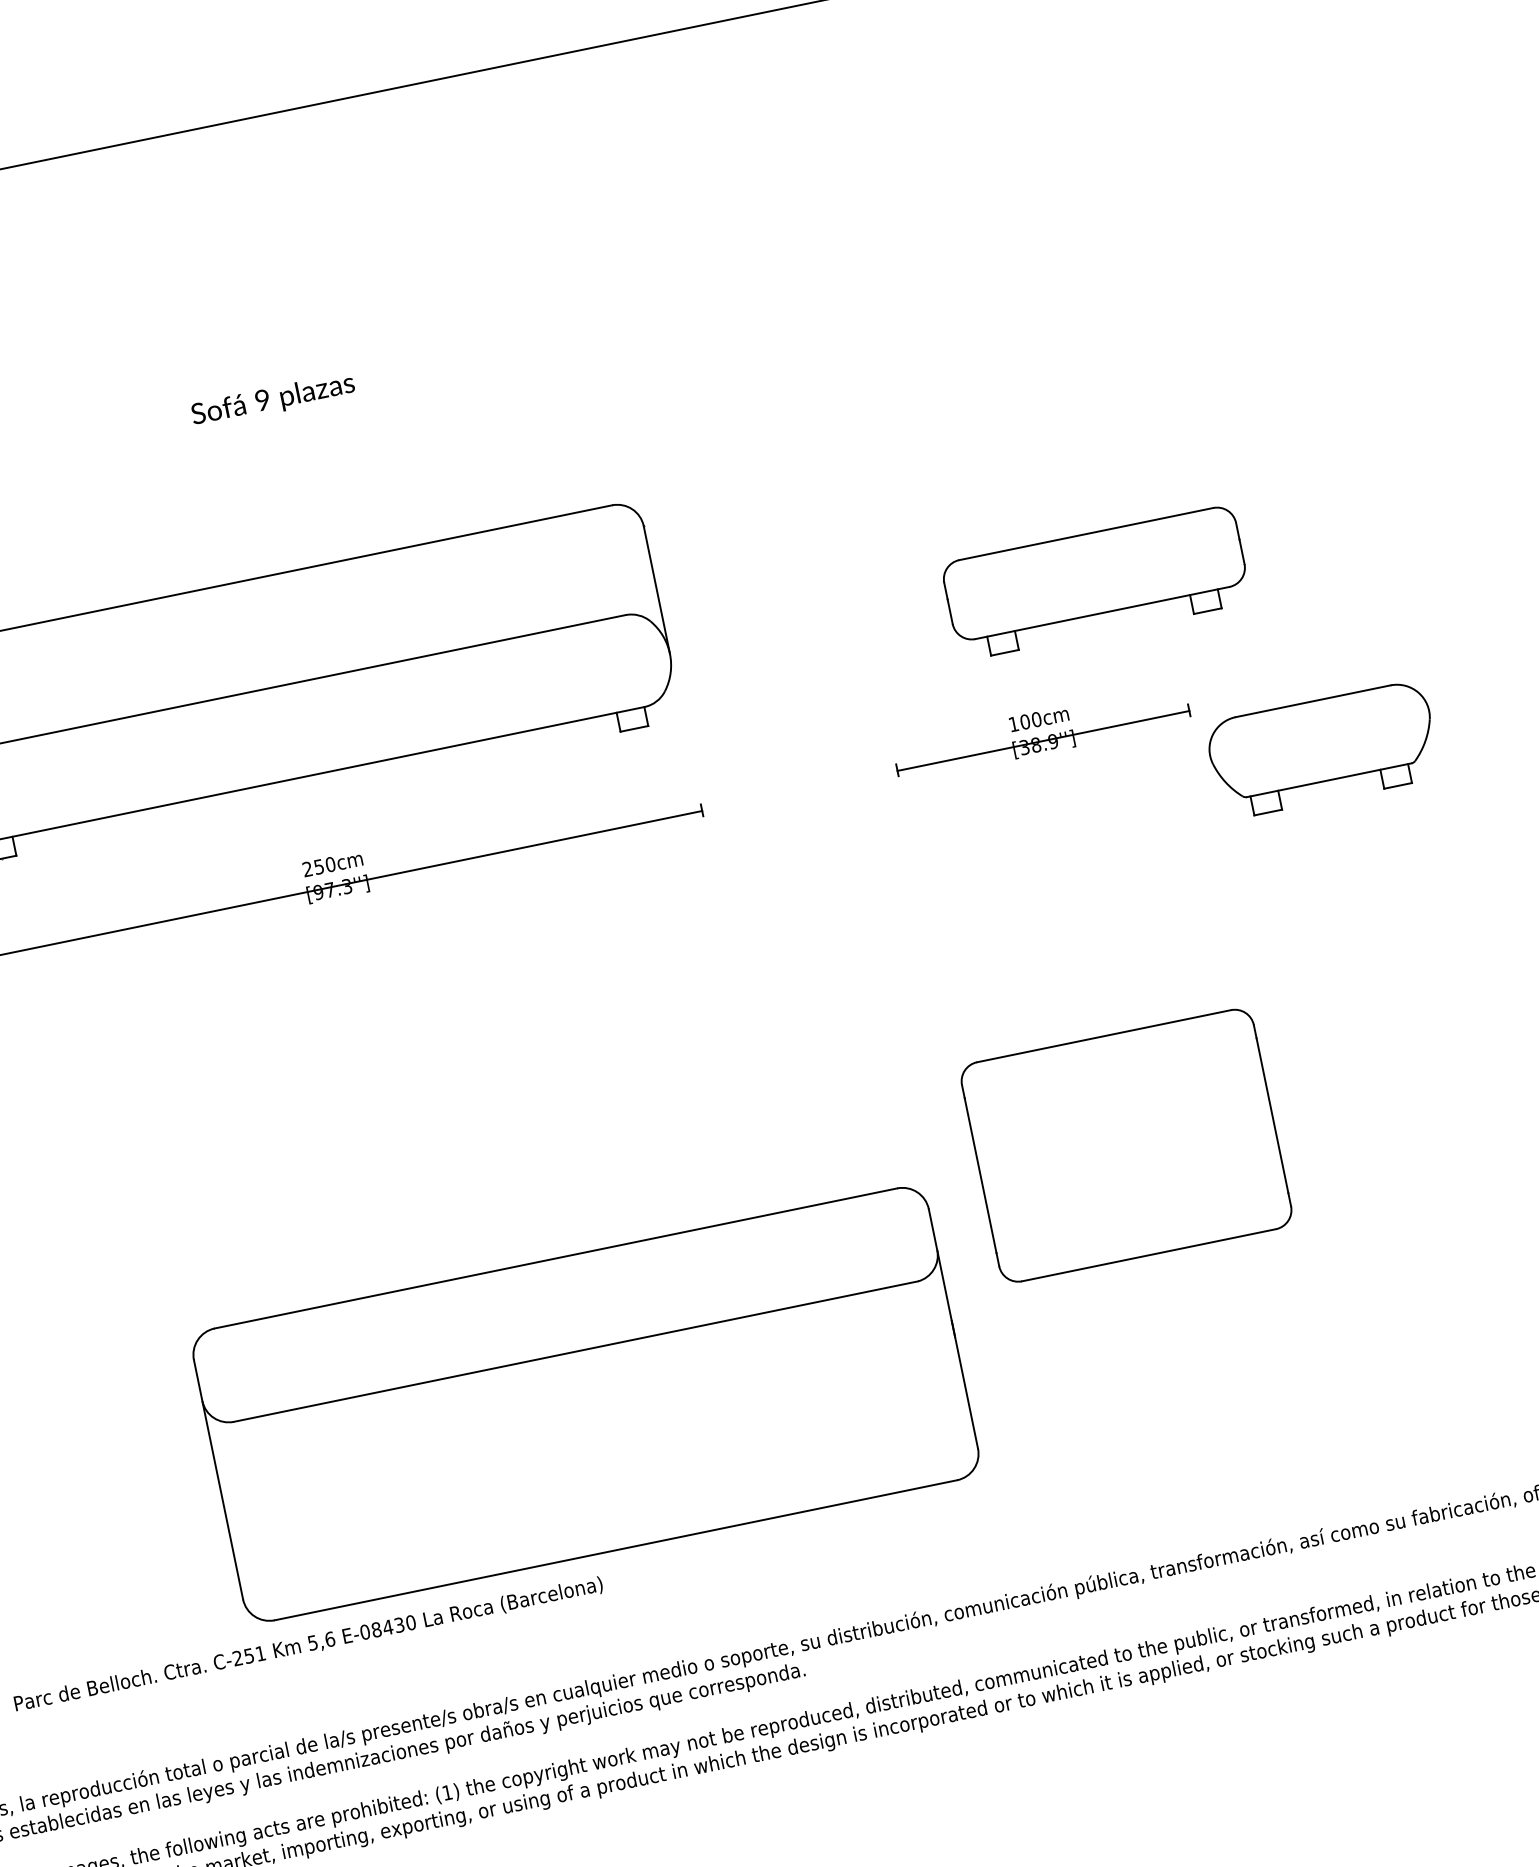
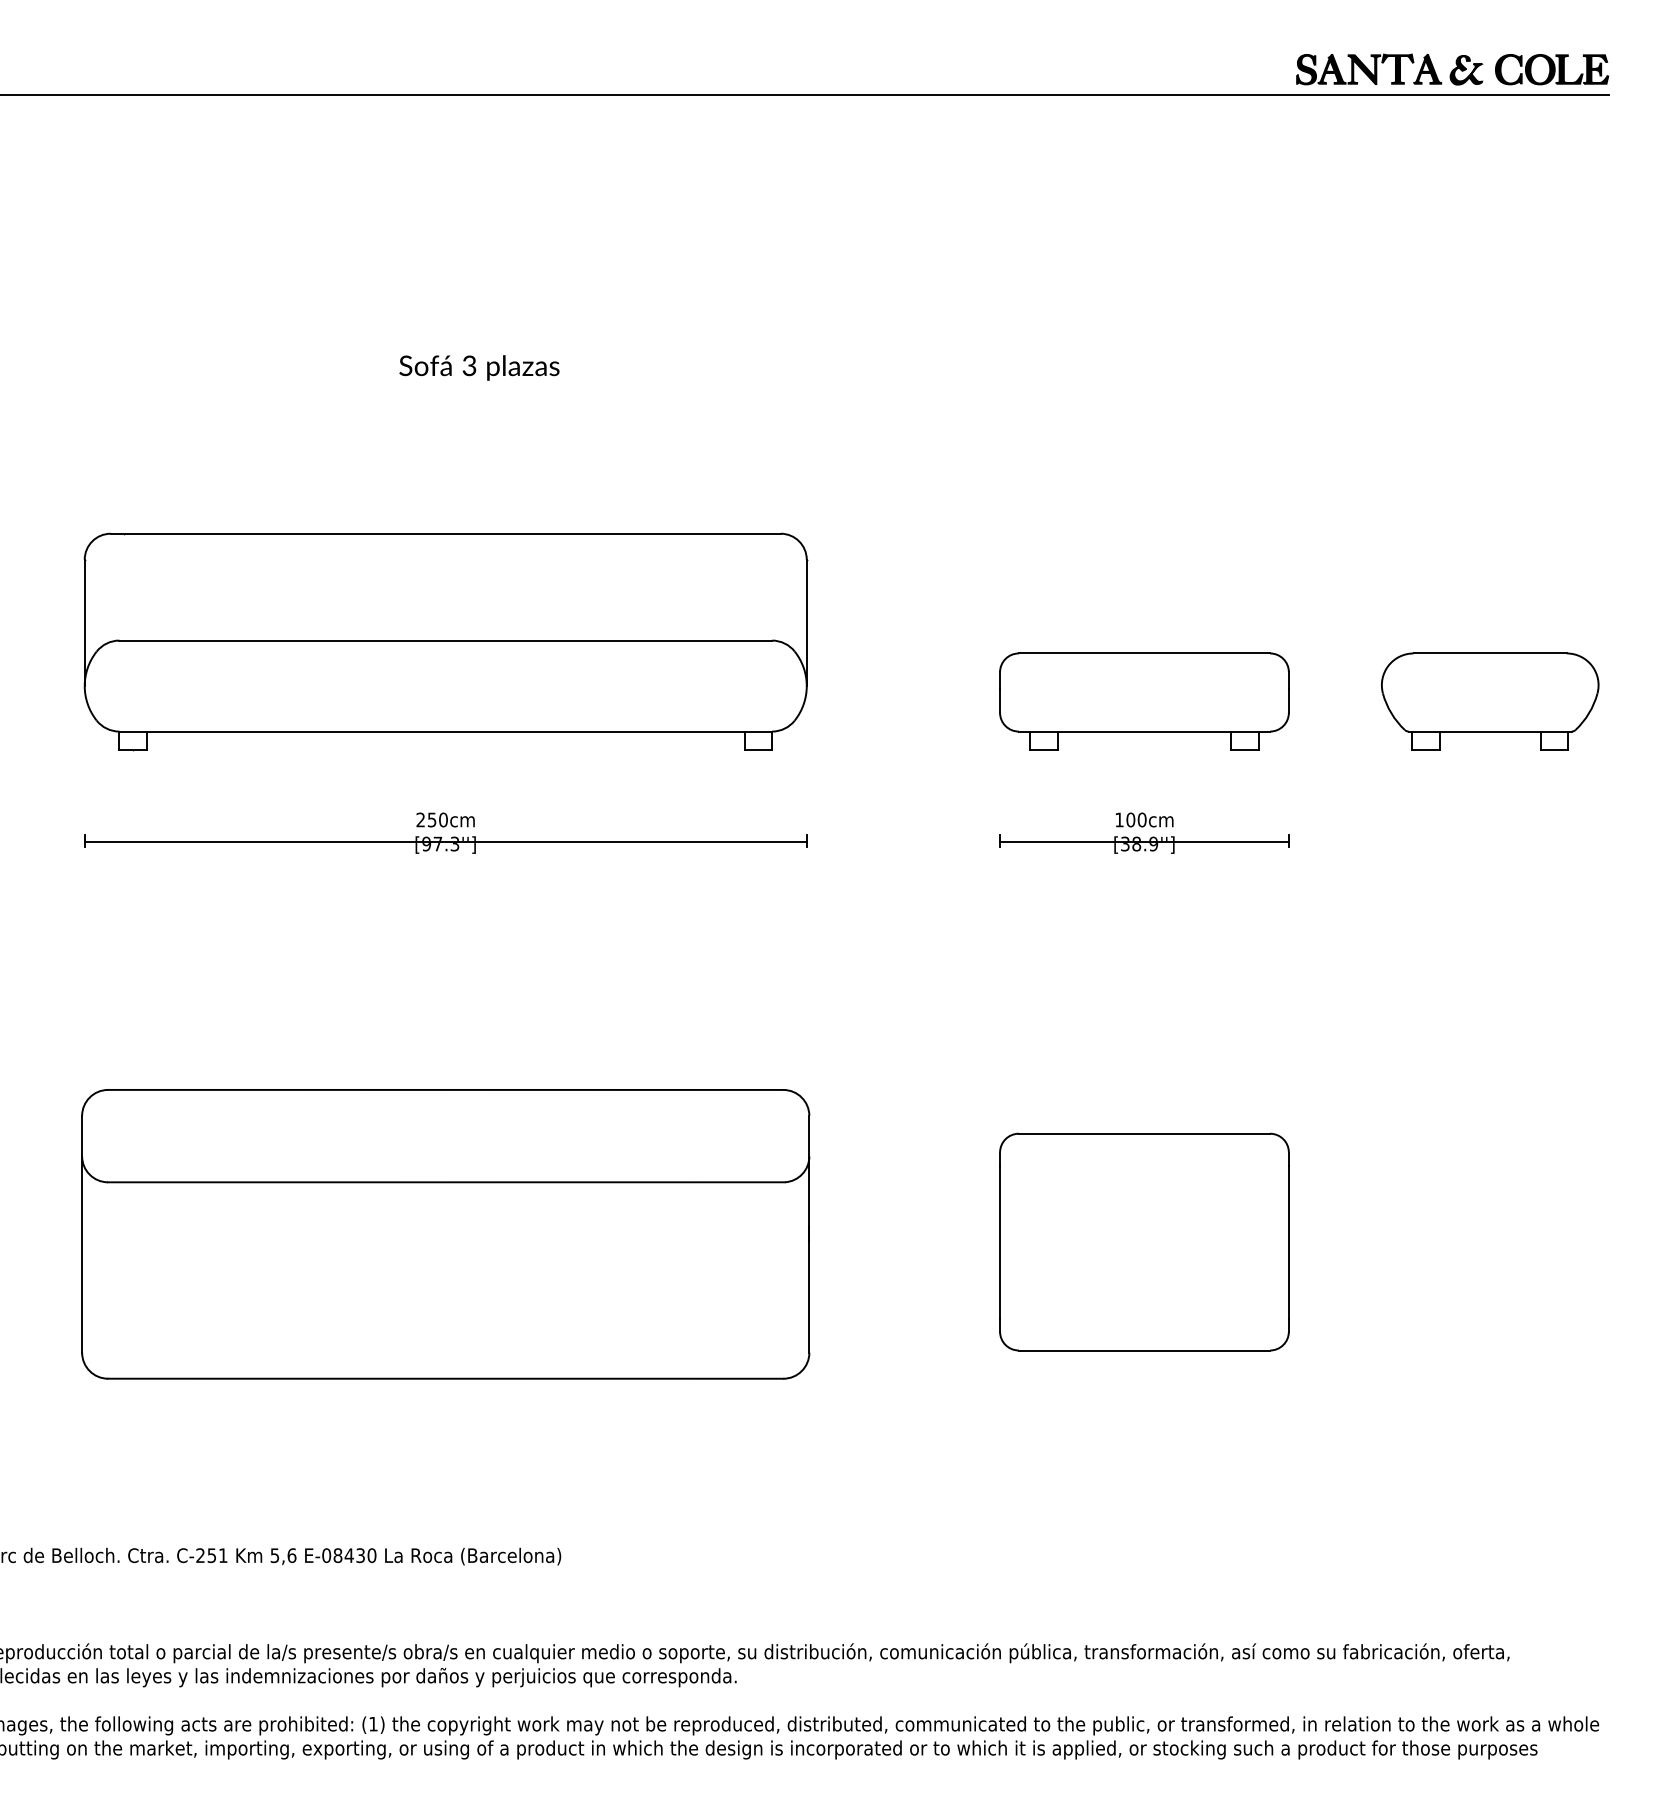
text: (262, 400) -> (469, 366), 9 -> 3
part: (1096, 582) -> (1144, 701), moved
part: (1323, 749) -> (1490, 701), moved
part: (585, 1404) -> (445, 1234), moved

